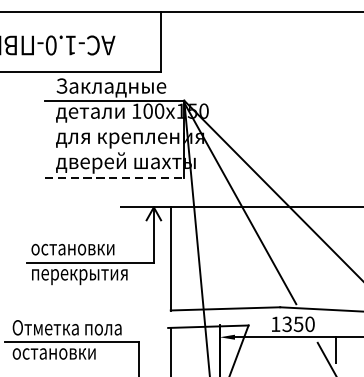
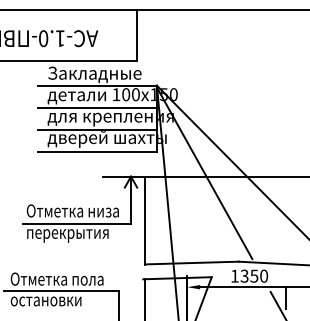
line: (114, 126) -> (97, 107), added
line: (114, 152) -> (97, 129), added
line: (114, 177) -> (97, 151), dashed -> solid
text: (85, 247) -> (72, 210), остановки -> Отметка низа

